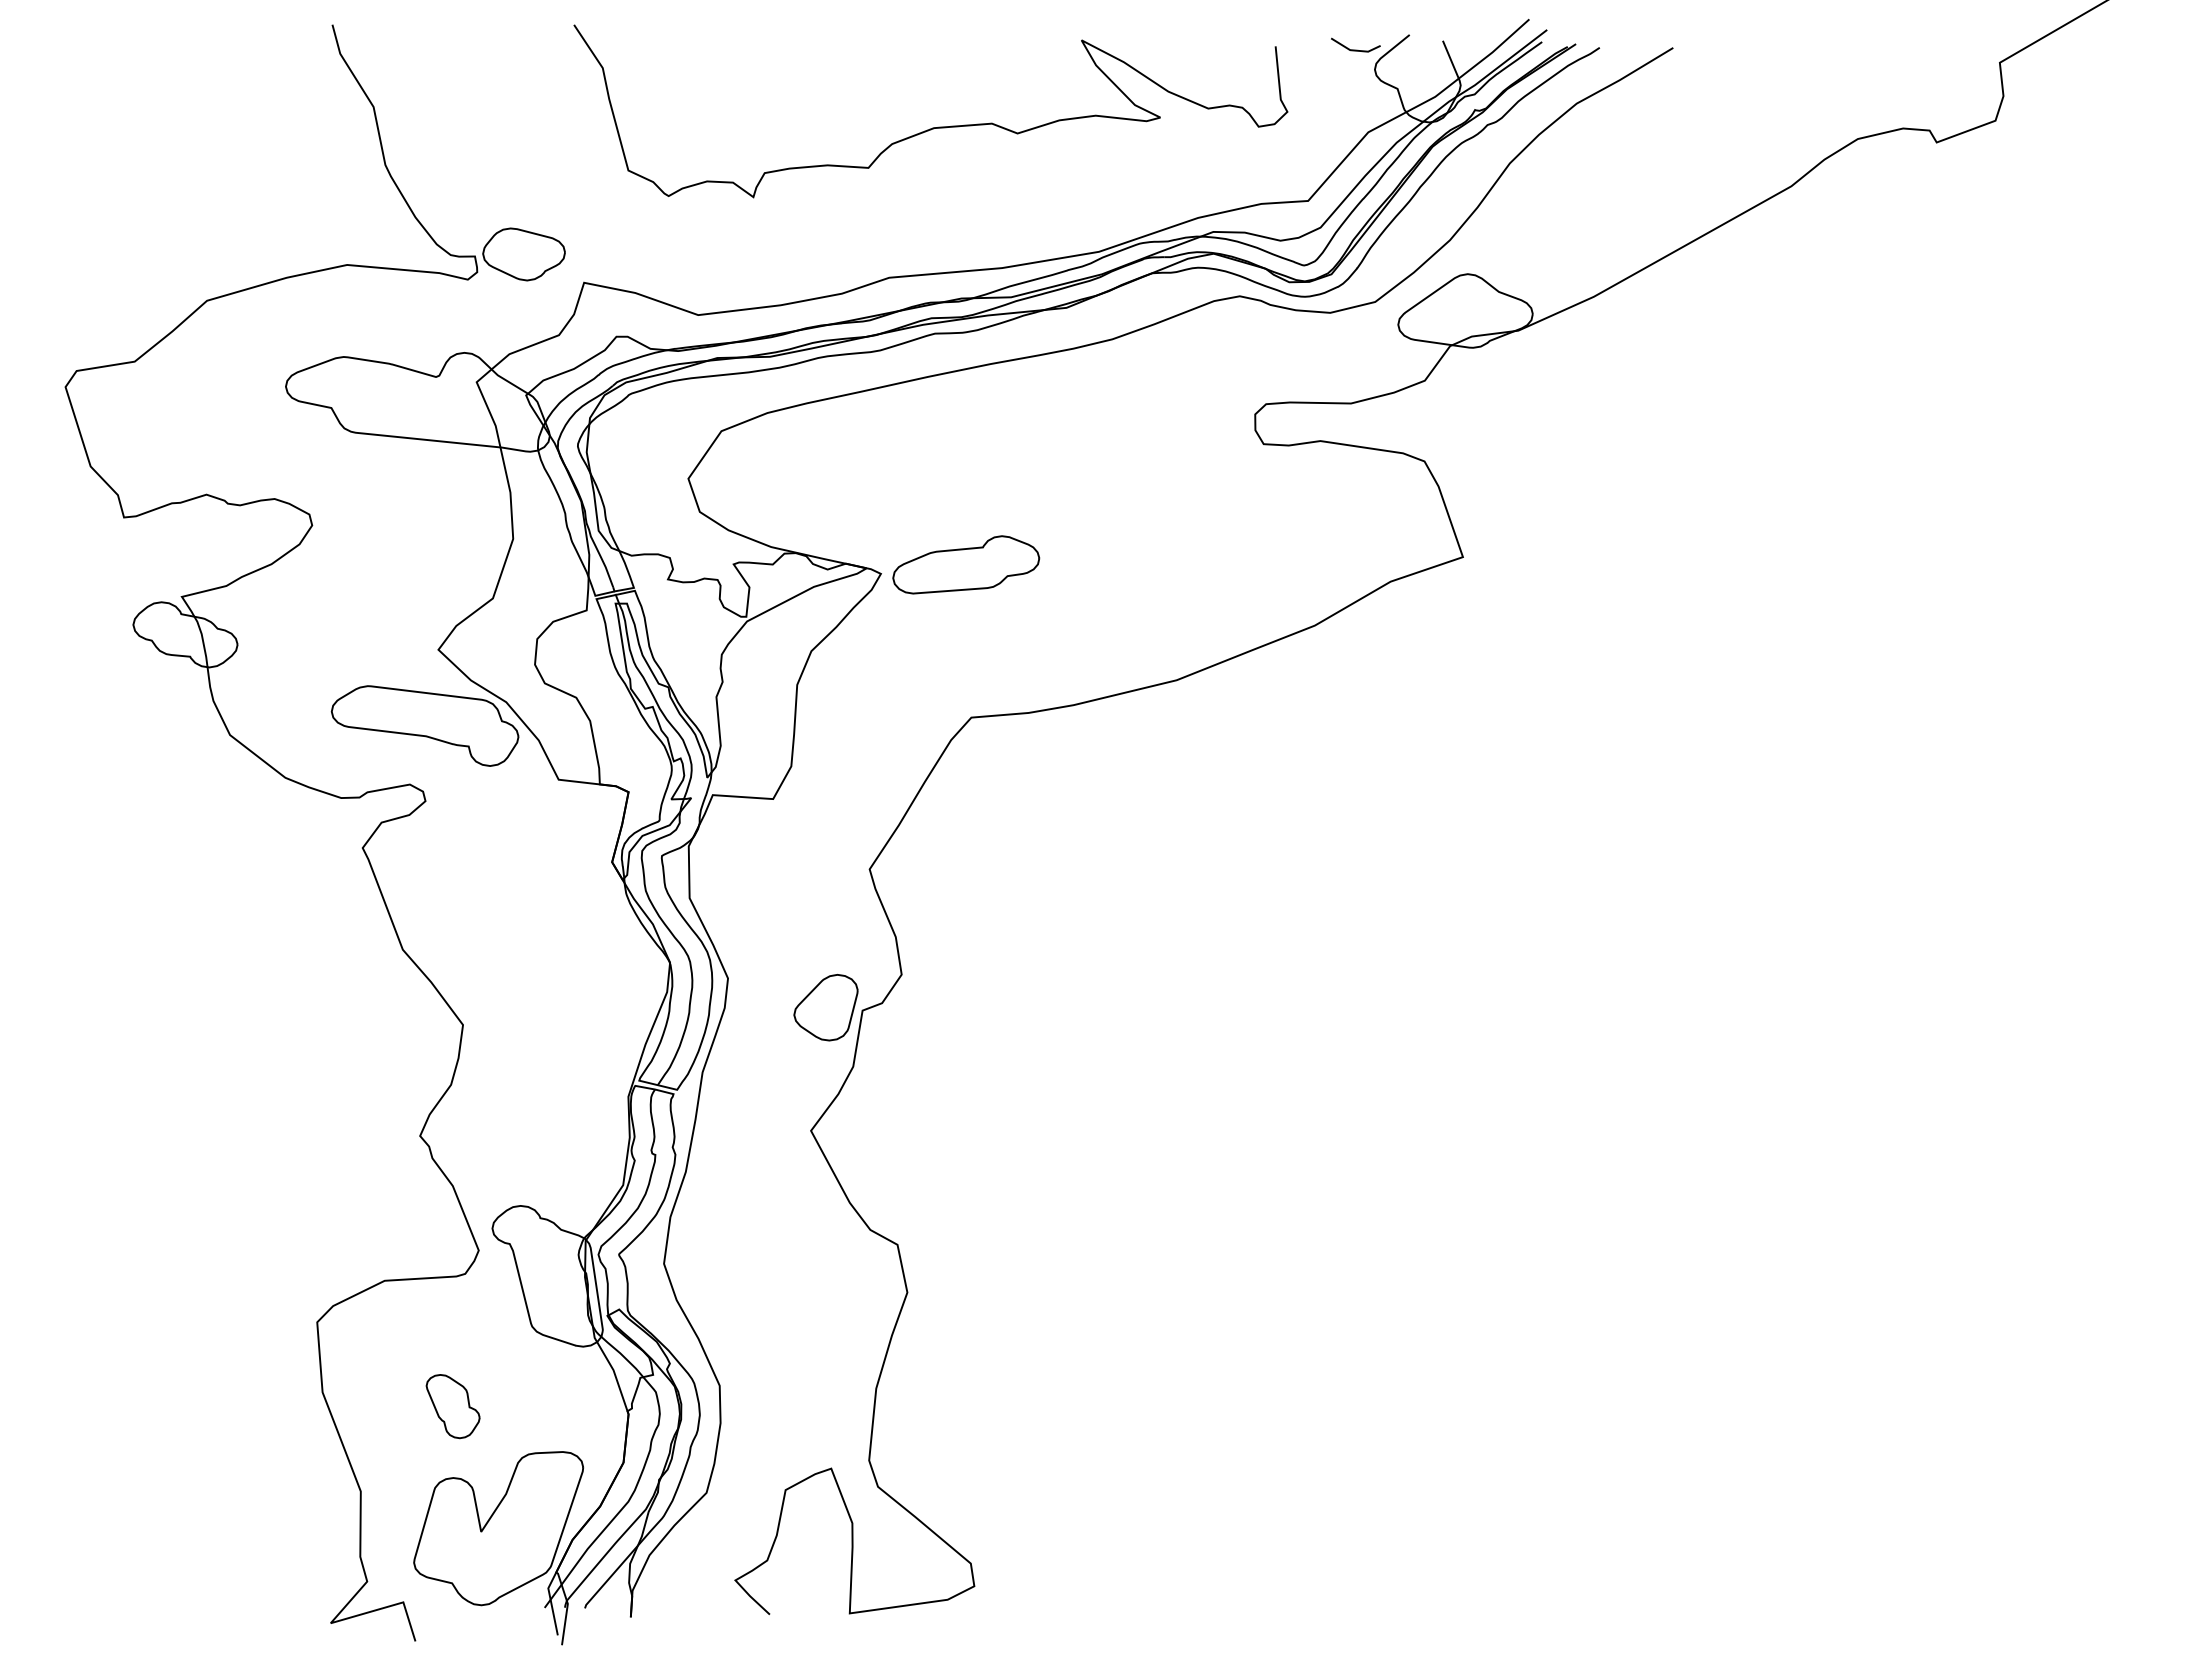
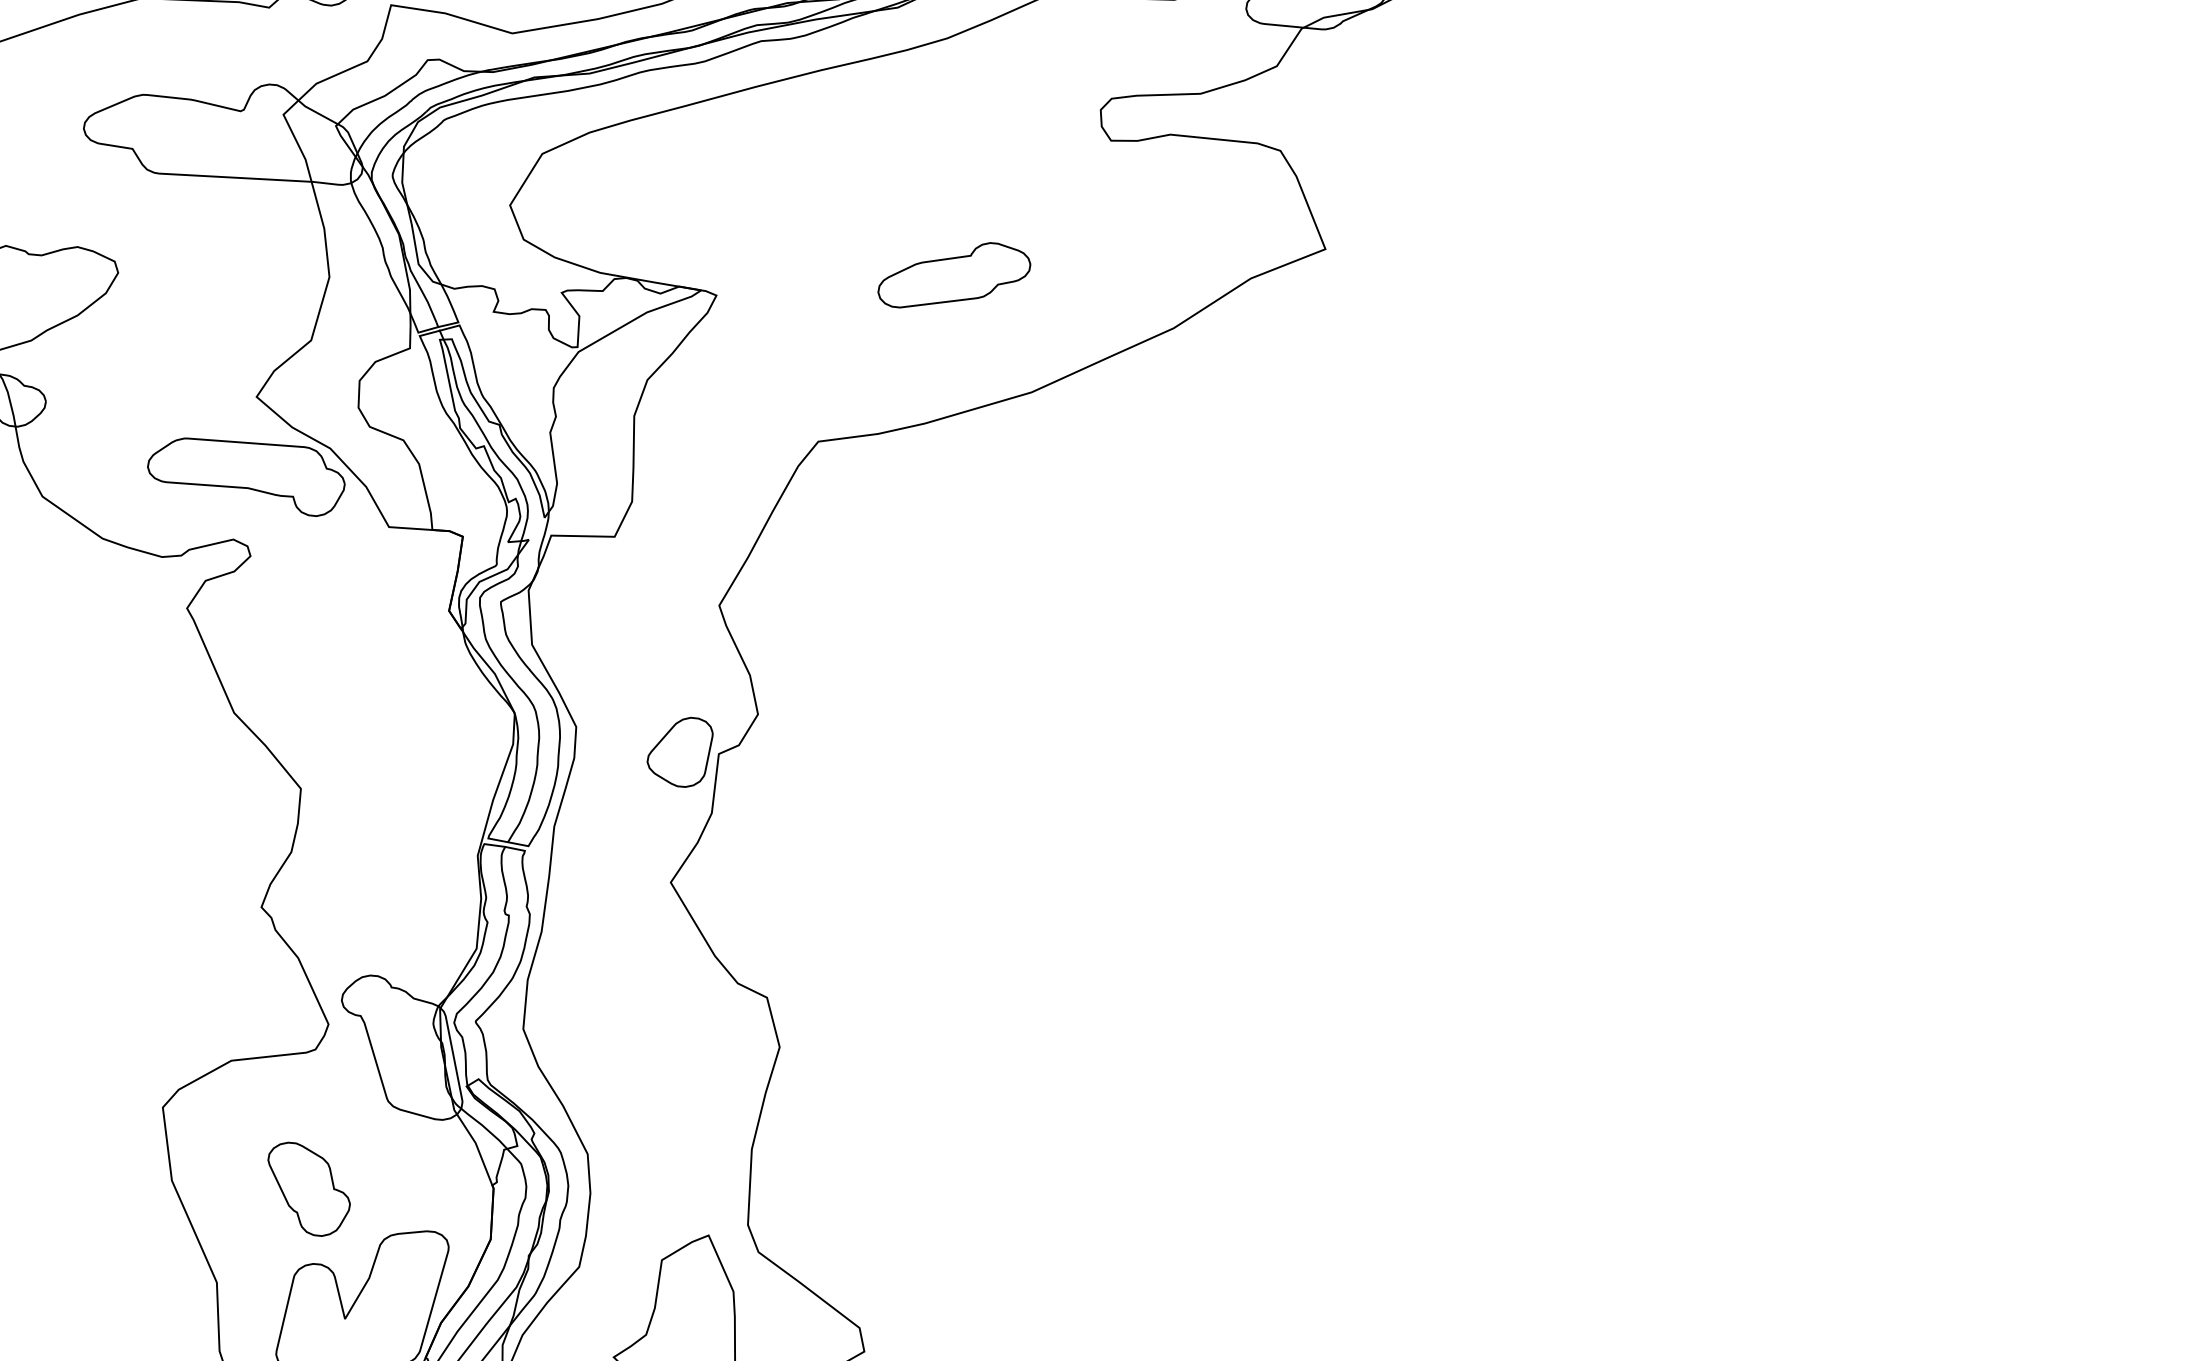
part: (966, 564) -> (954, 274), moved
part: (452, 1406) -> (308, 1189), size x1.43

